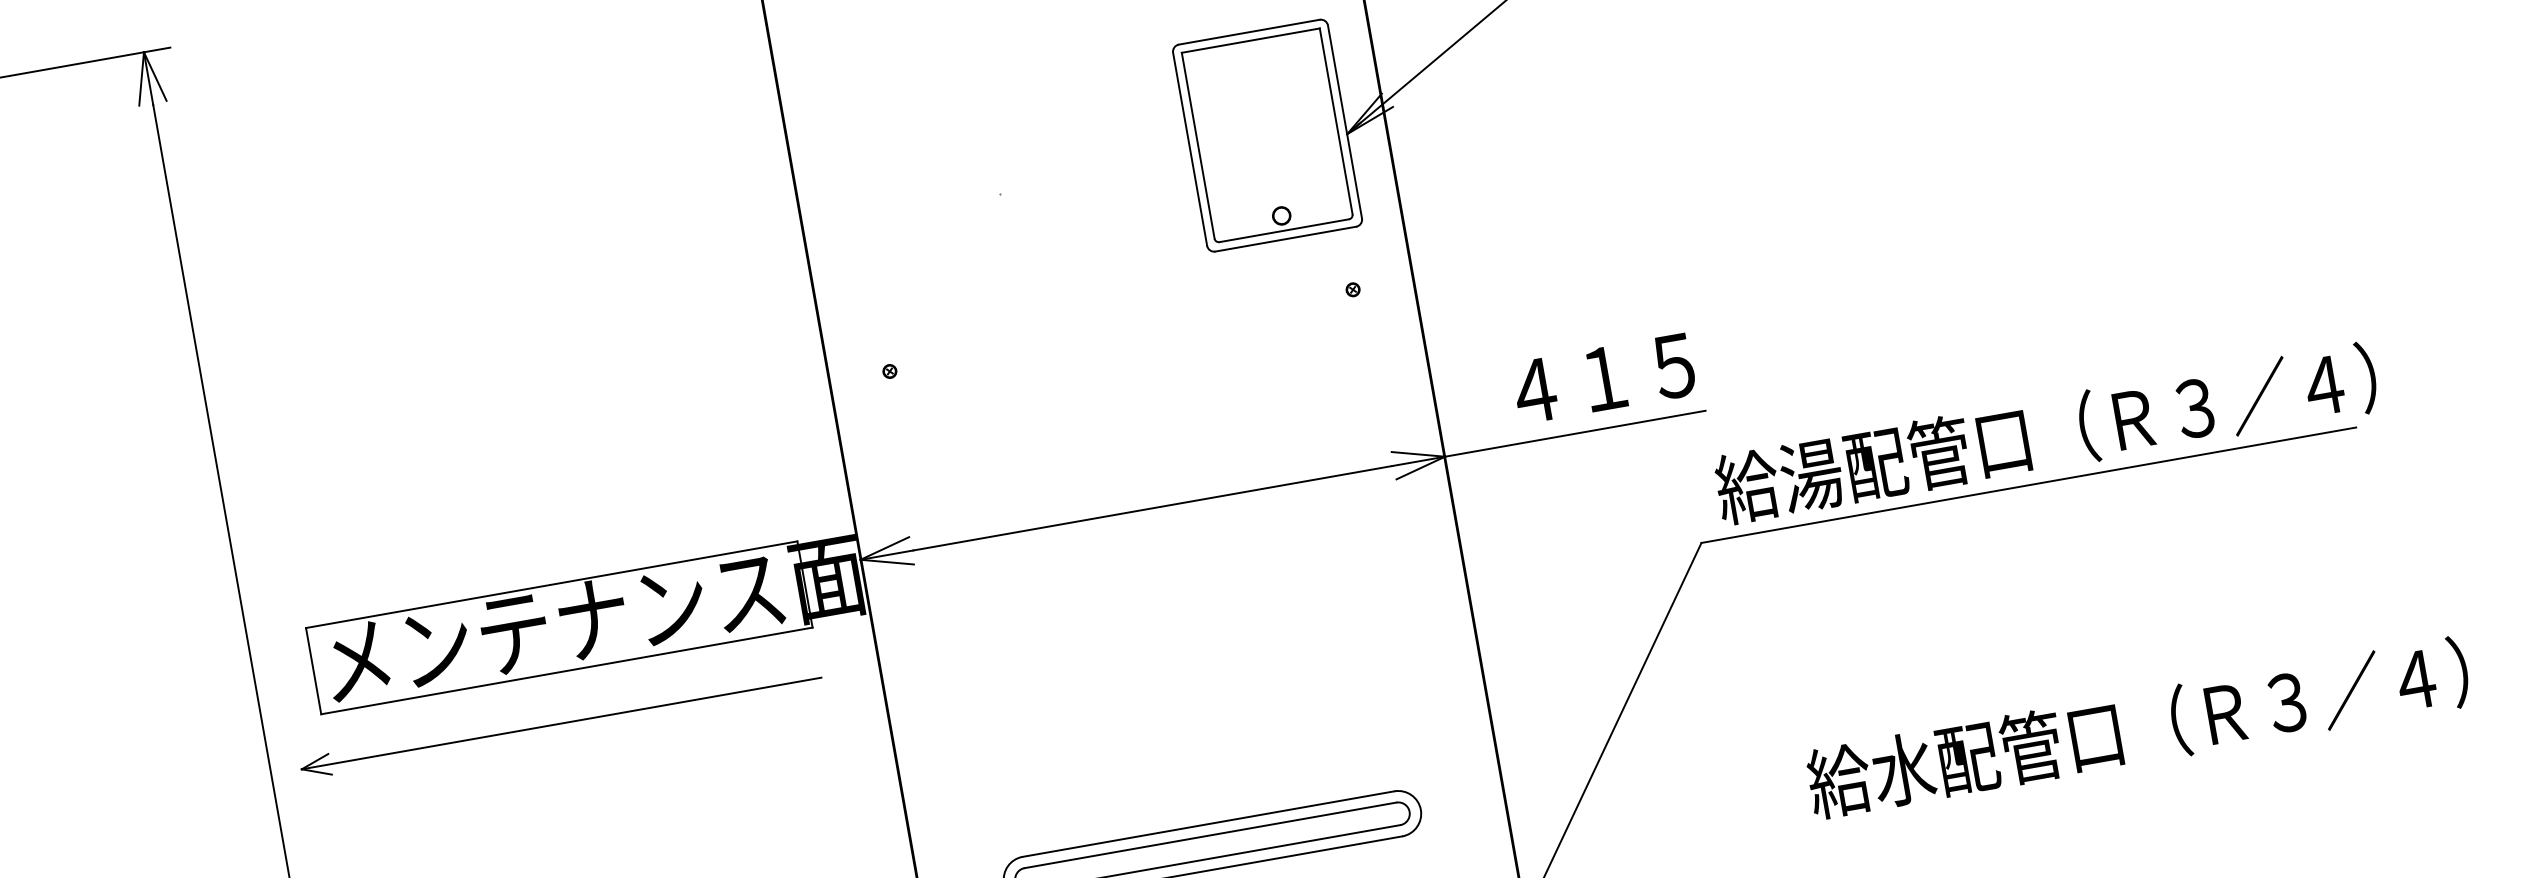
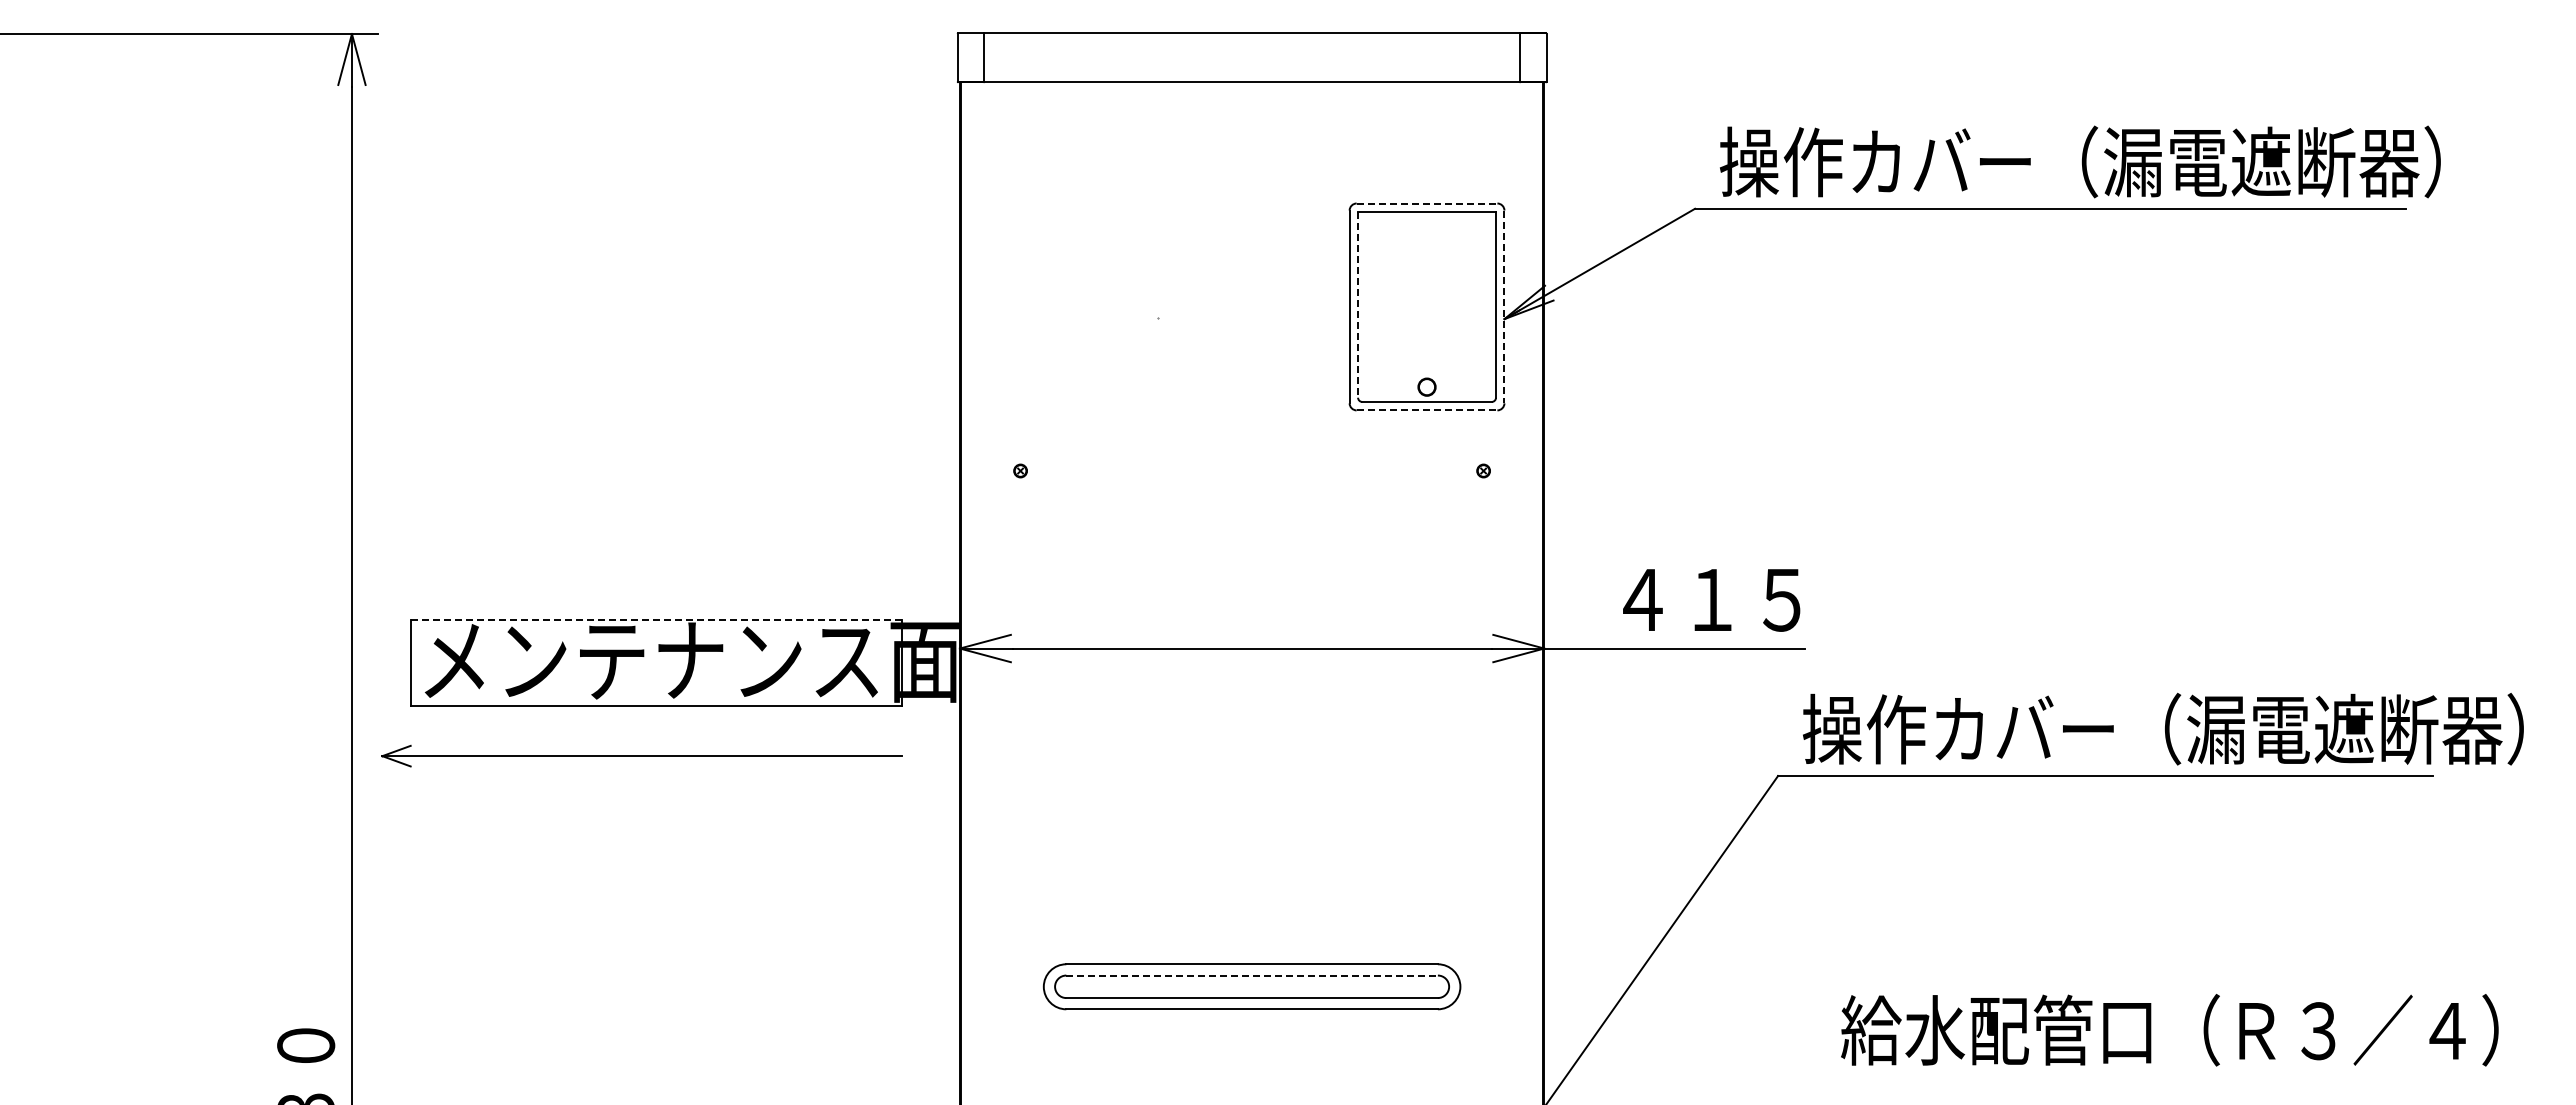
line: (1249, 32) -> (1427, 203), solid -> dashed
line: (1345, 122) -> (1504, 307), solid -> dashed
line: (1198, 145) -> (1358, 304), solid -> dashed
line: (1286, 239) -> (1427, 410), solid -> dashed
text: (2077, 427) -> (2162, 728), 給湯配管口（Ｒ３／４） -> 操作カバー（漏電遮断器）
line: (551, 584) -> (656, 619), solid -> dashed
line: (1210, 835) -> (1252, 975), solid -> dashed

